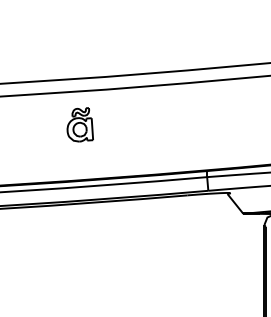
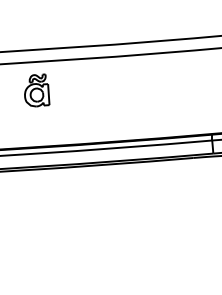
part: (79, 124) -> (36, 90), moved

